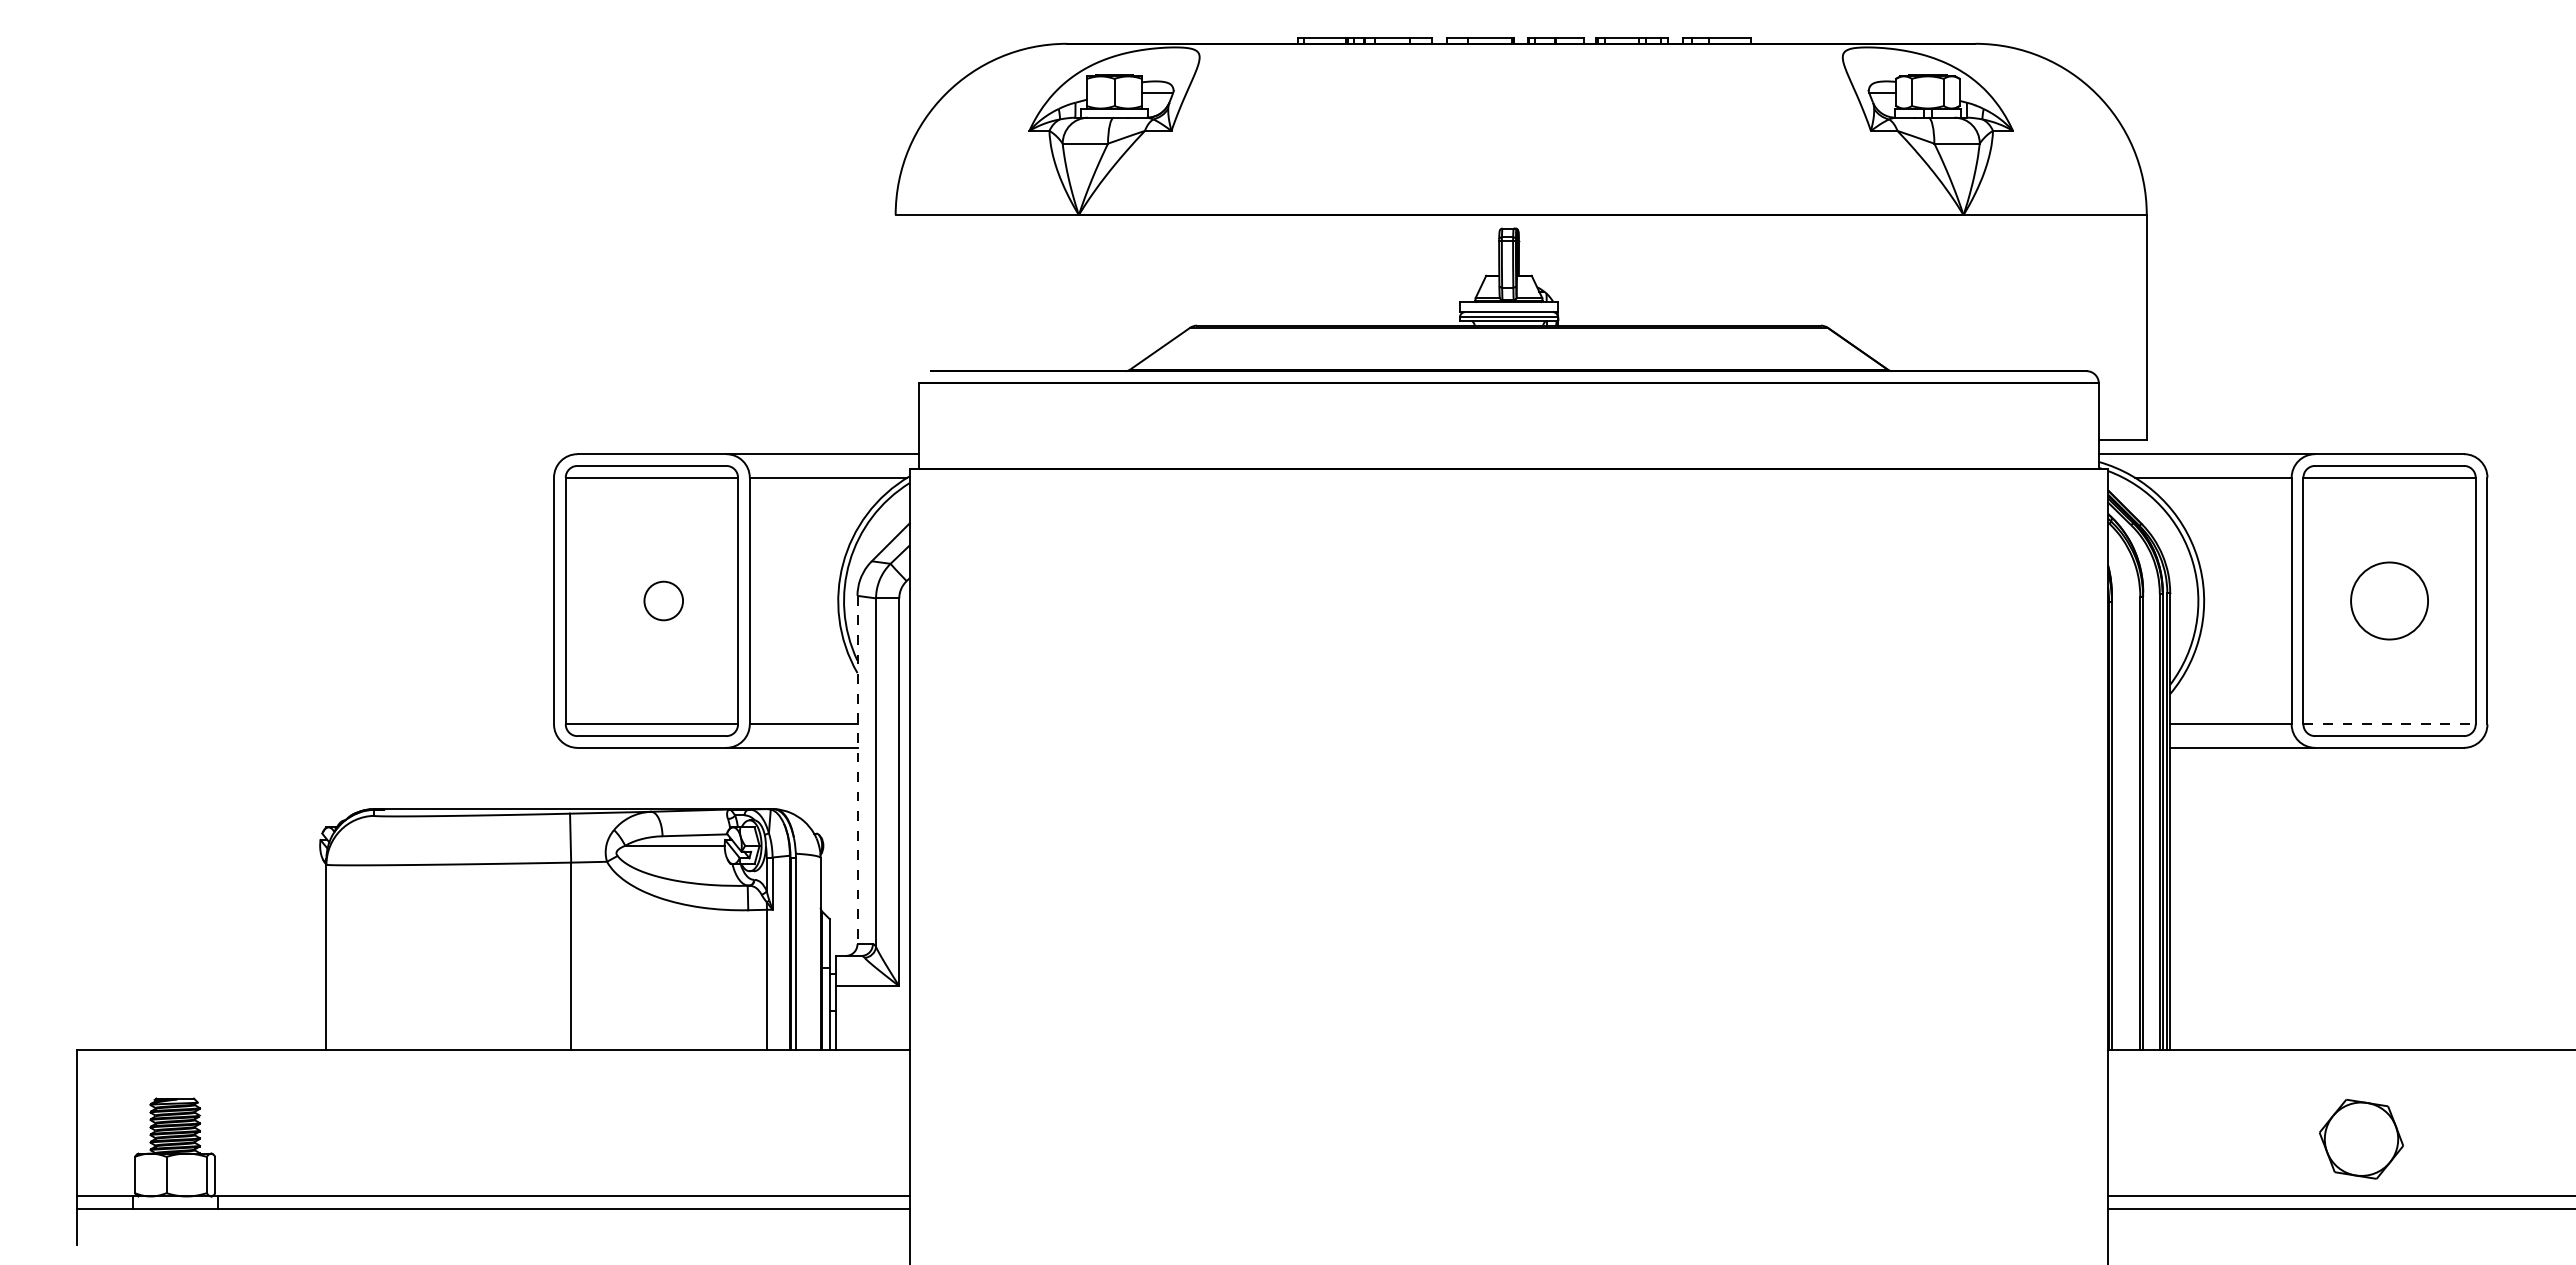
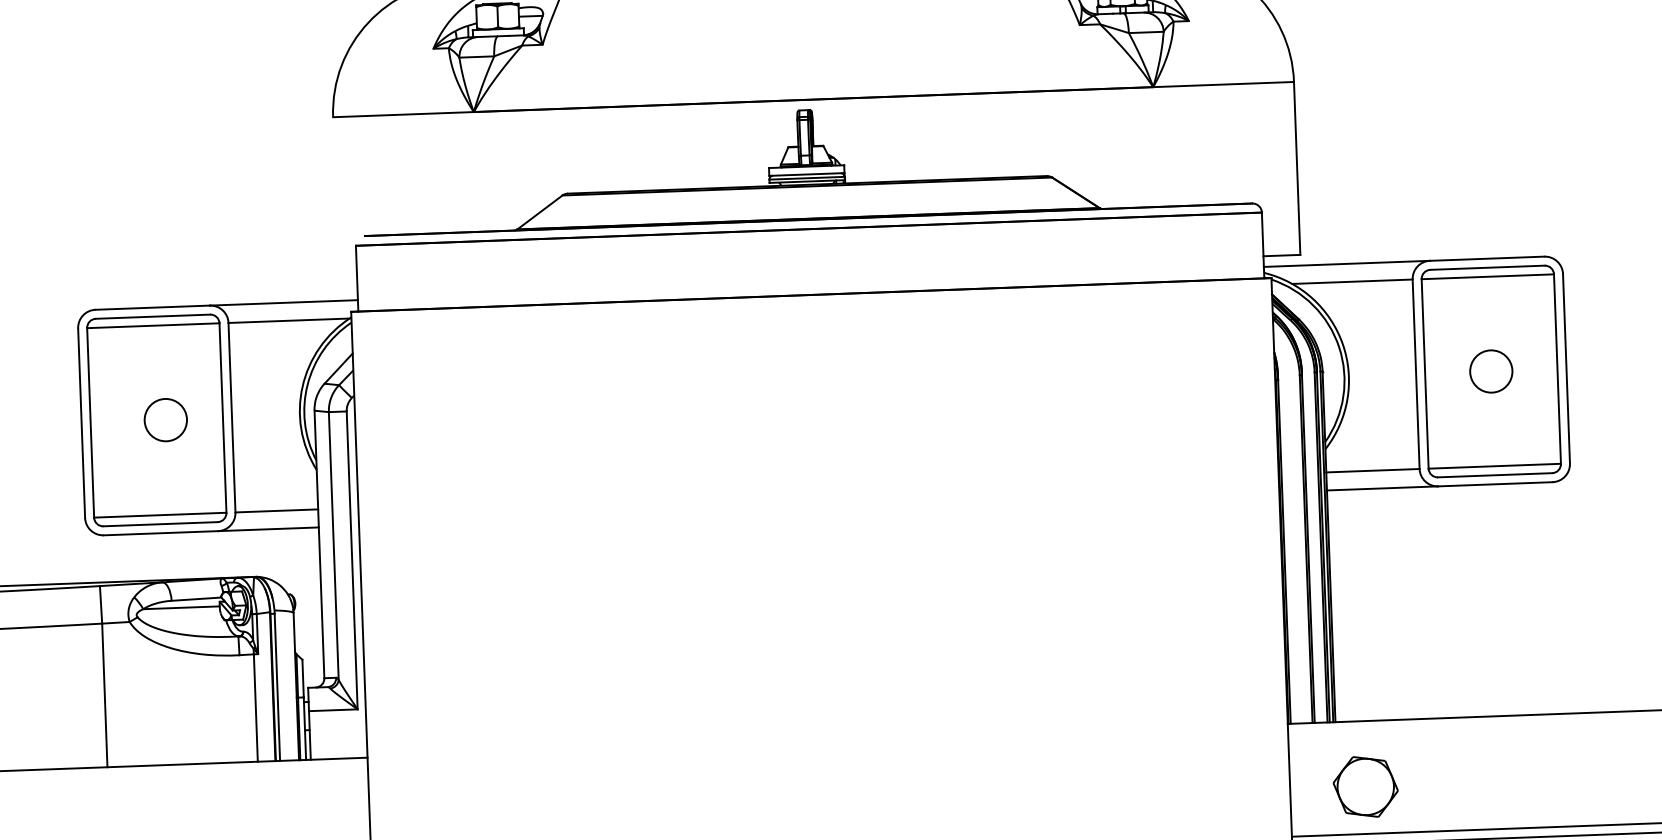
circle: (663, 600) -> (165, 419), size x1.43
circle: (2389, 600) -> (1491, 371), size x0.71
line: (2390, 724) -> (1495, 466), dashed -> solid
line: (857, 770) -> (319, 544), dashed -> solid
part: (2361, 1138) -> (1365, 786), moved

